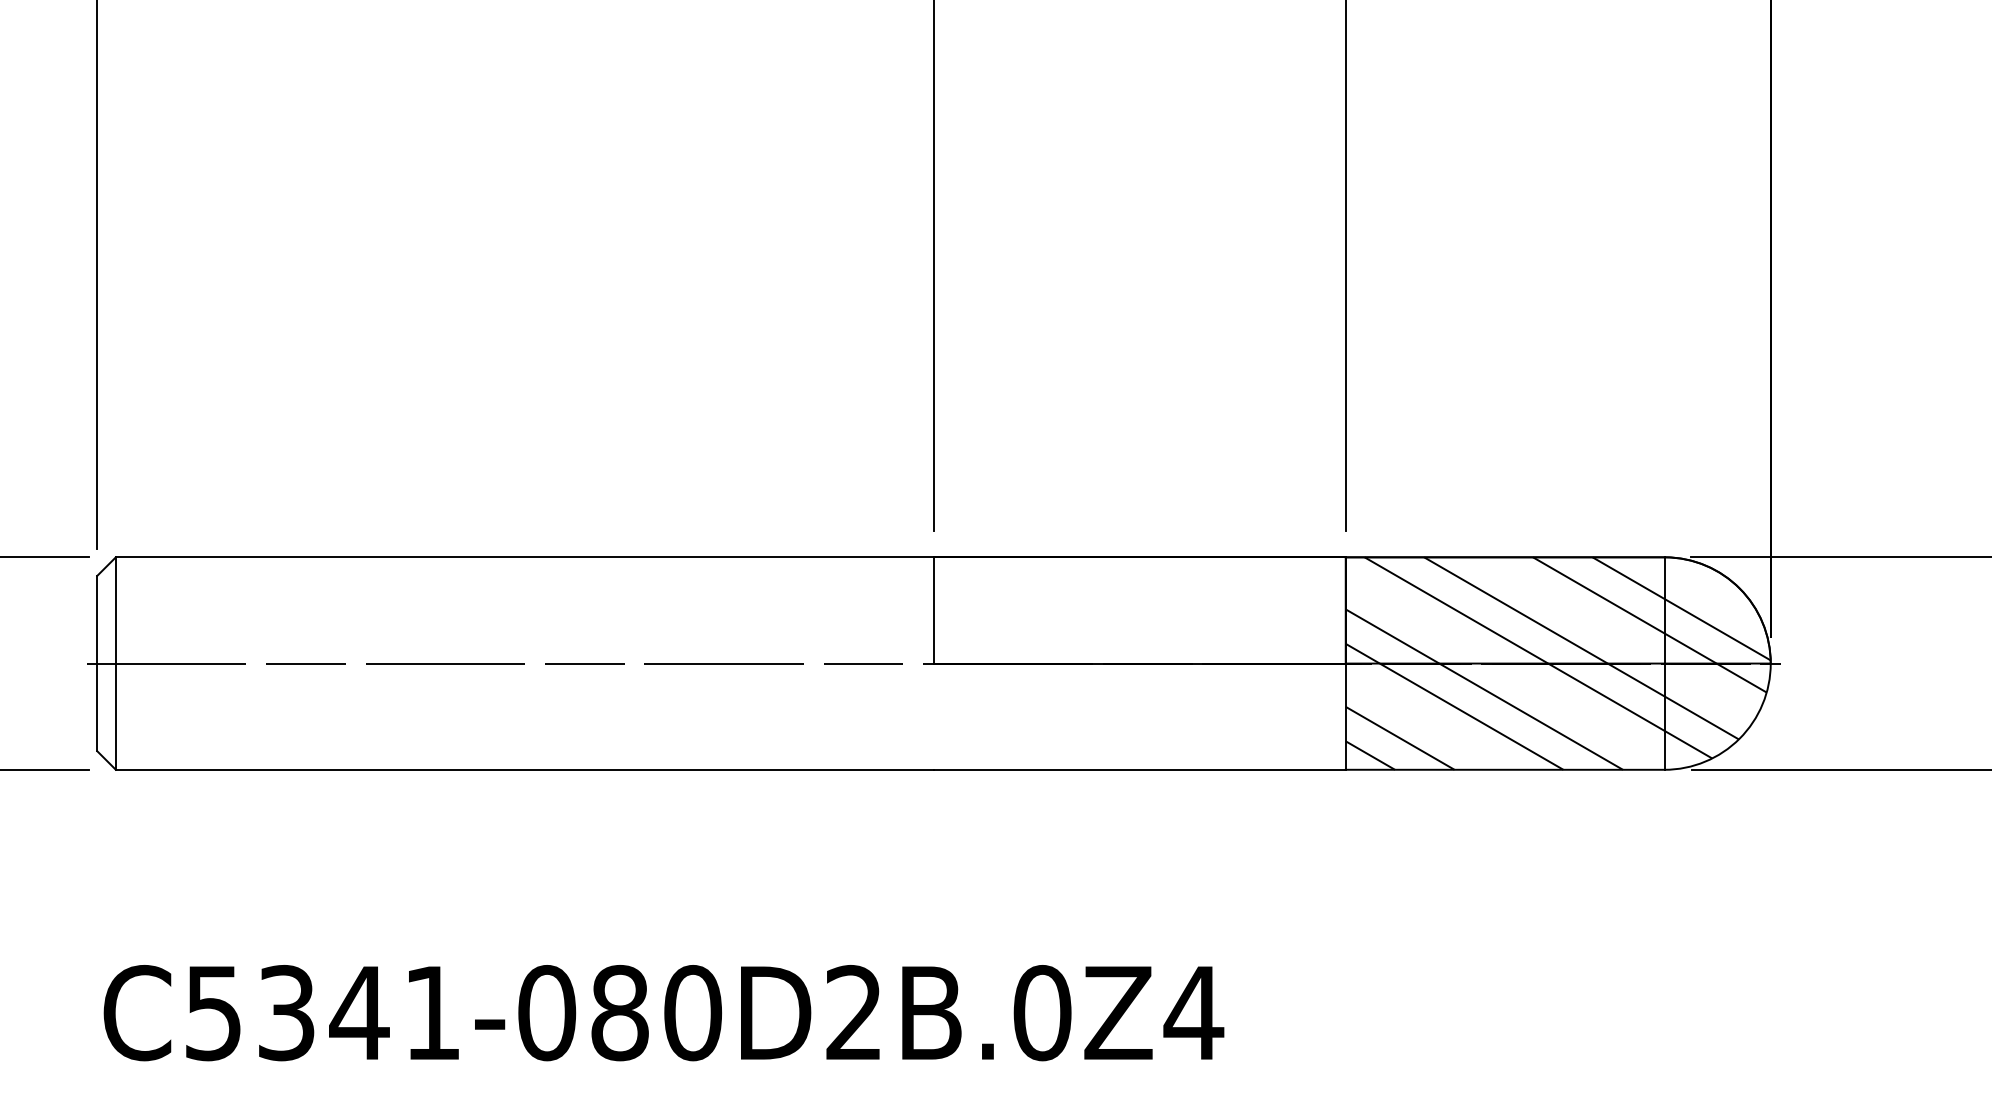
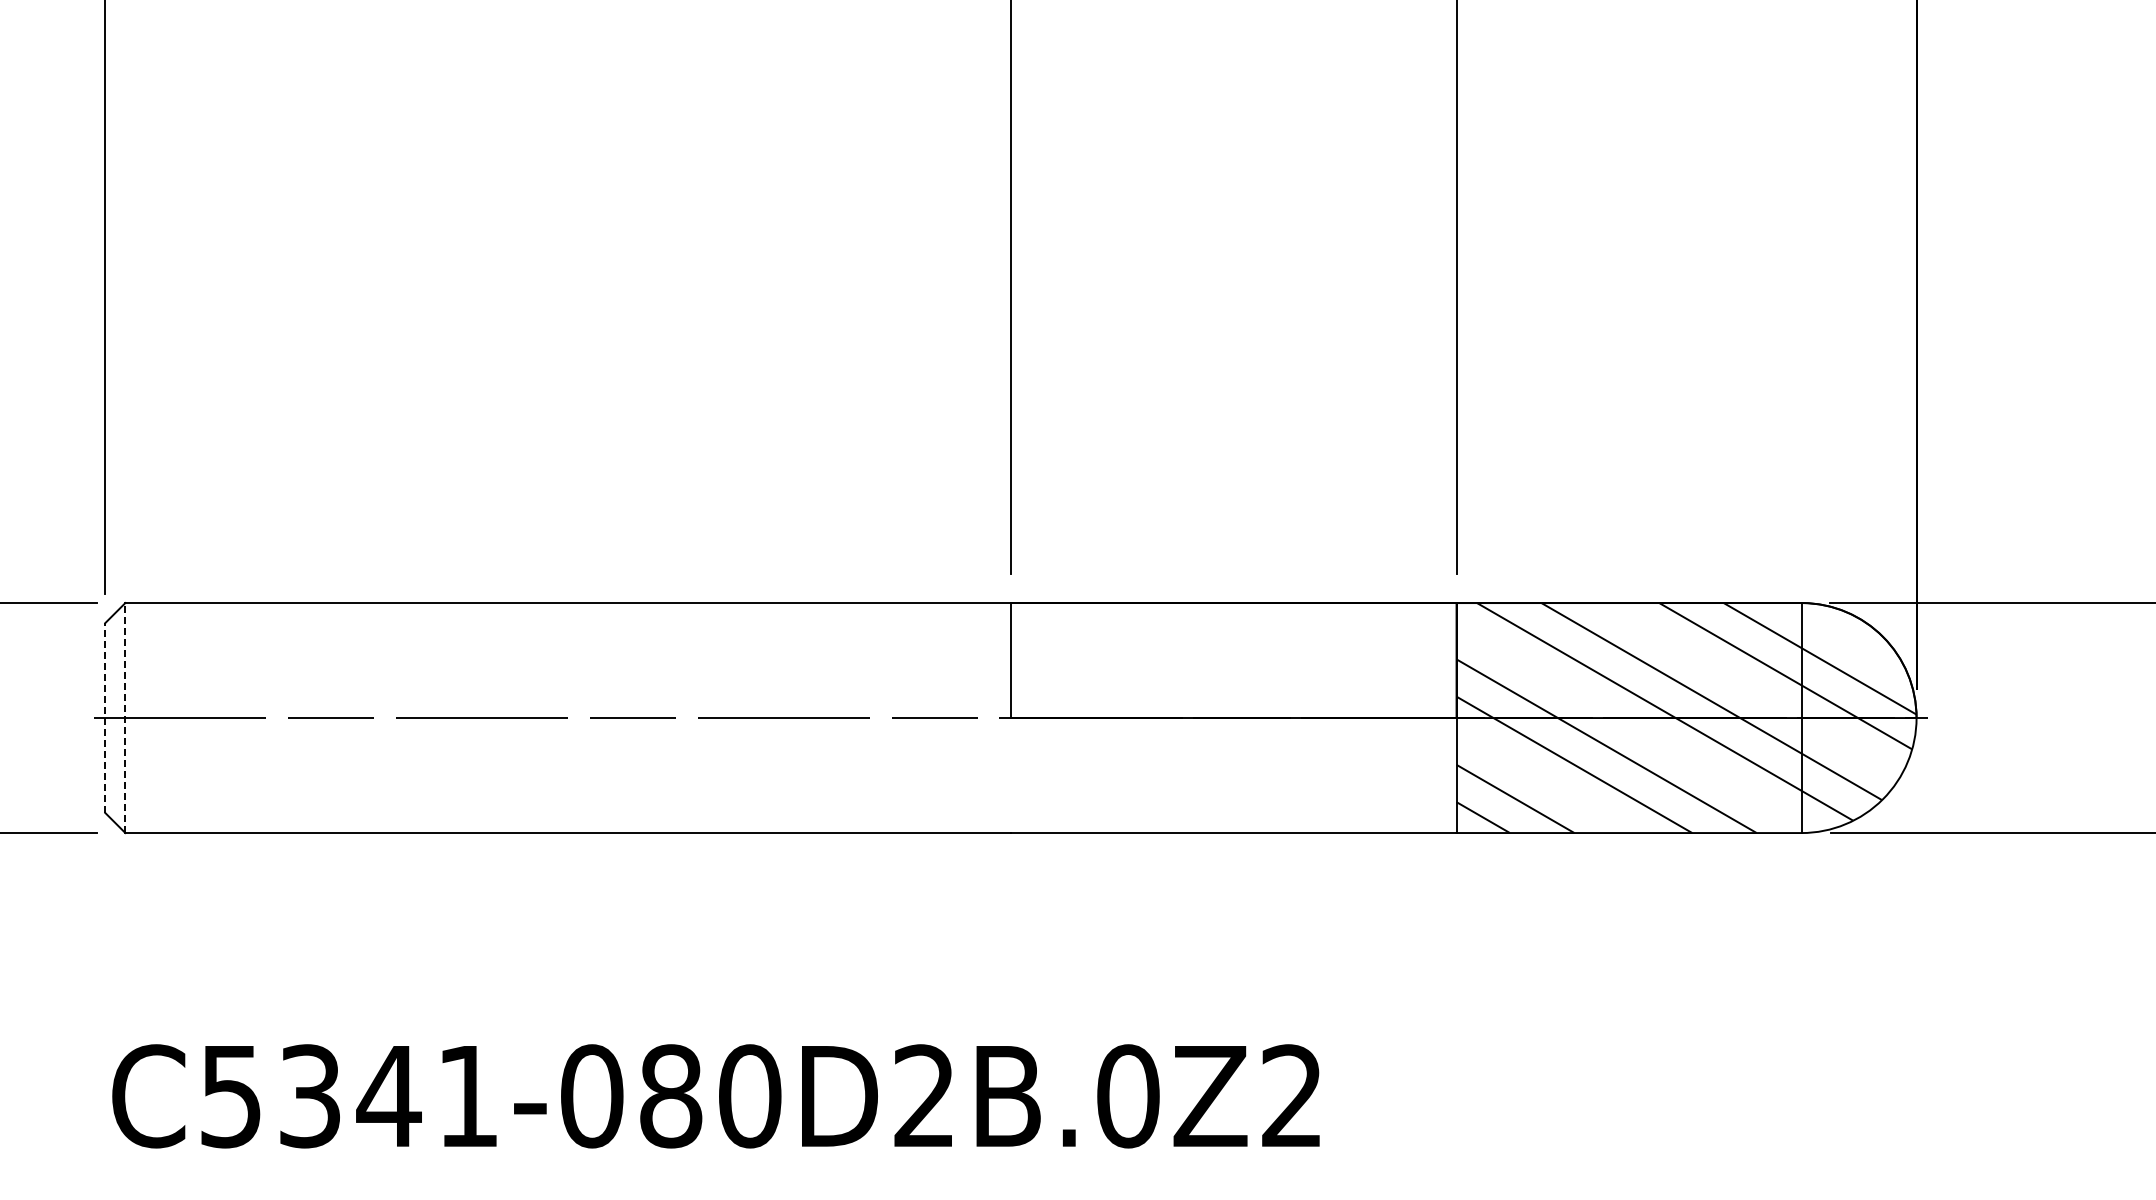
line: (97, 663) -> (105, 718), solid -> dashed
line: (115, 663) -> (125, 717), solid -> dashed
text: (1194, 1012) -> (1292, 1095), C5341-080D2B.0Z4 -> C5341-080D2B.0Z2

